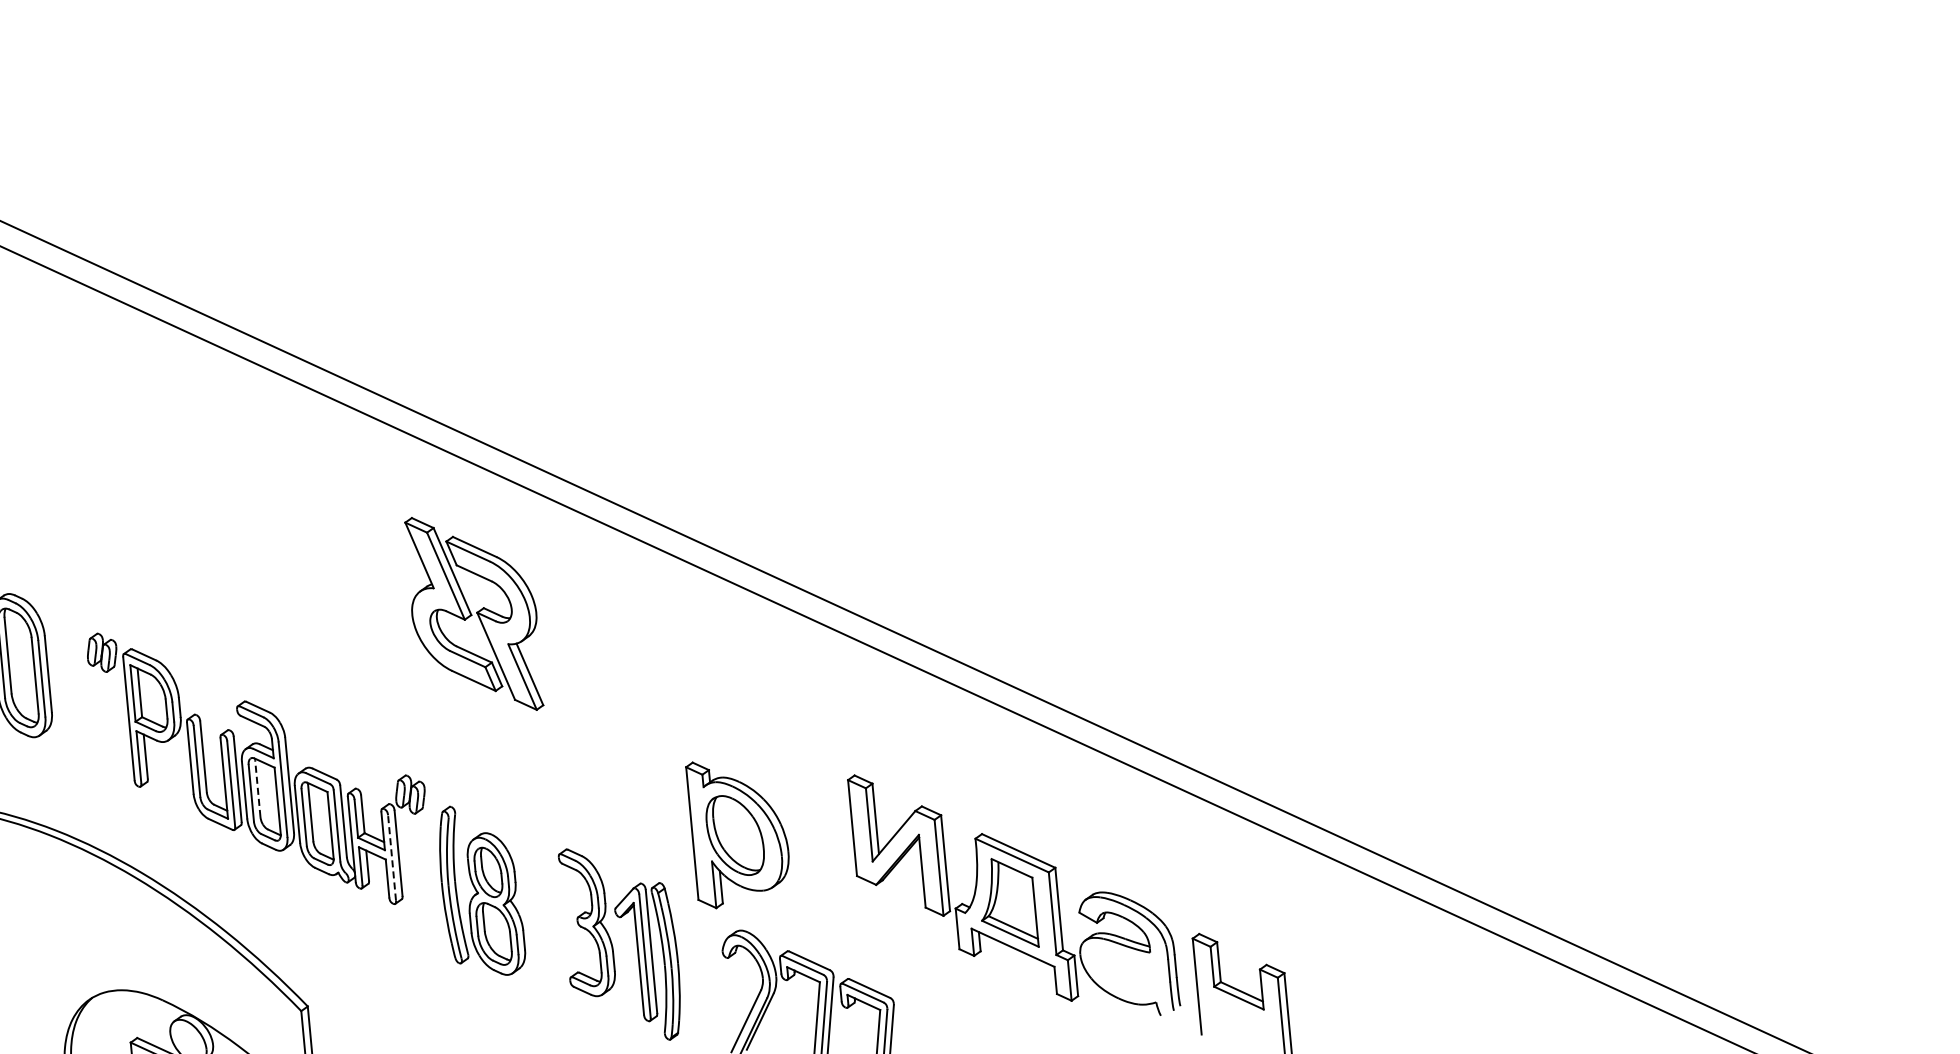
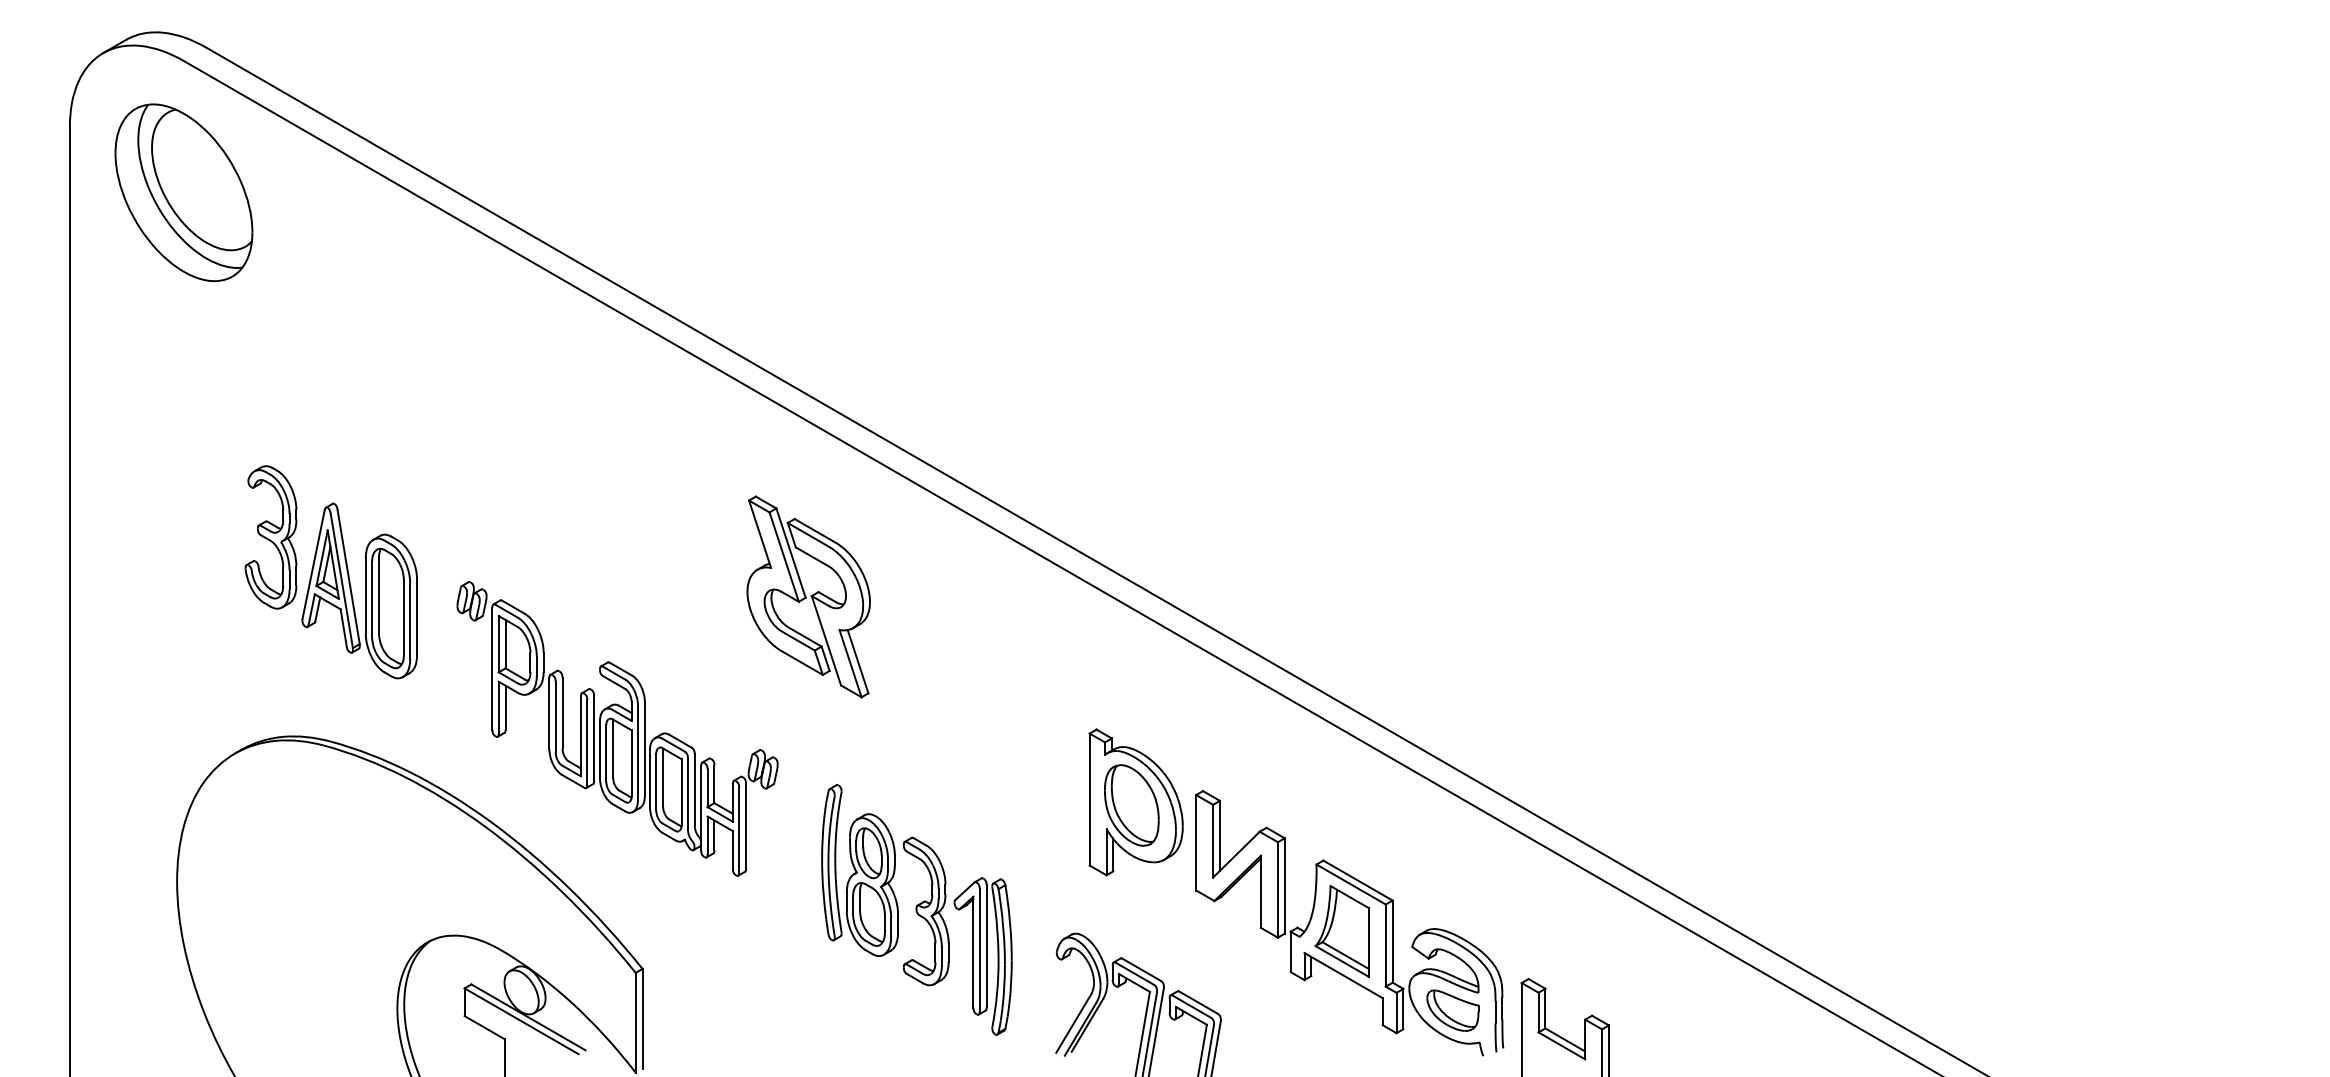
part: (474, 613) -> (808, 596), moved
line: (258, 787) -> (613, 748), dashed -> solid
part: (738, 832) -> (1135, 802), moved
line: (392, 857) -> (739, 829), dashed -> solid
part: (480, 890) -> (859, 870), moved
part: (1125, 972) -> (1452, 1010), added

